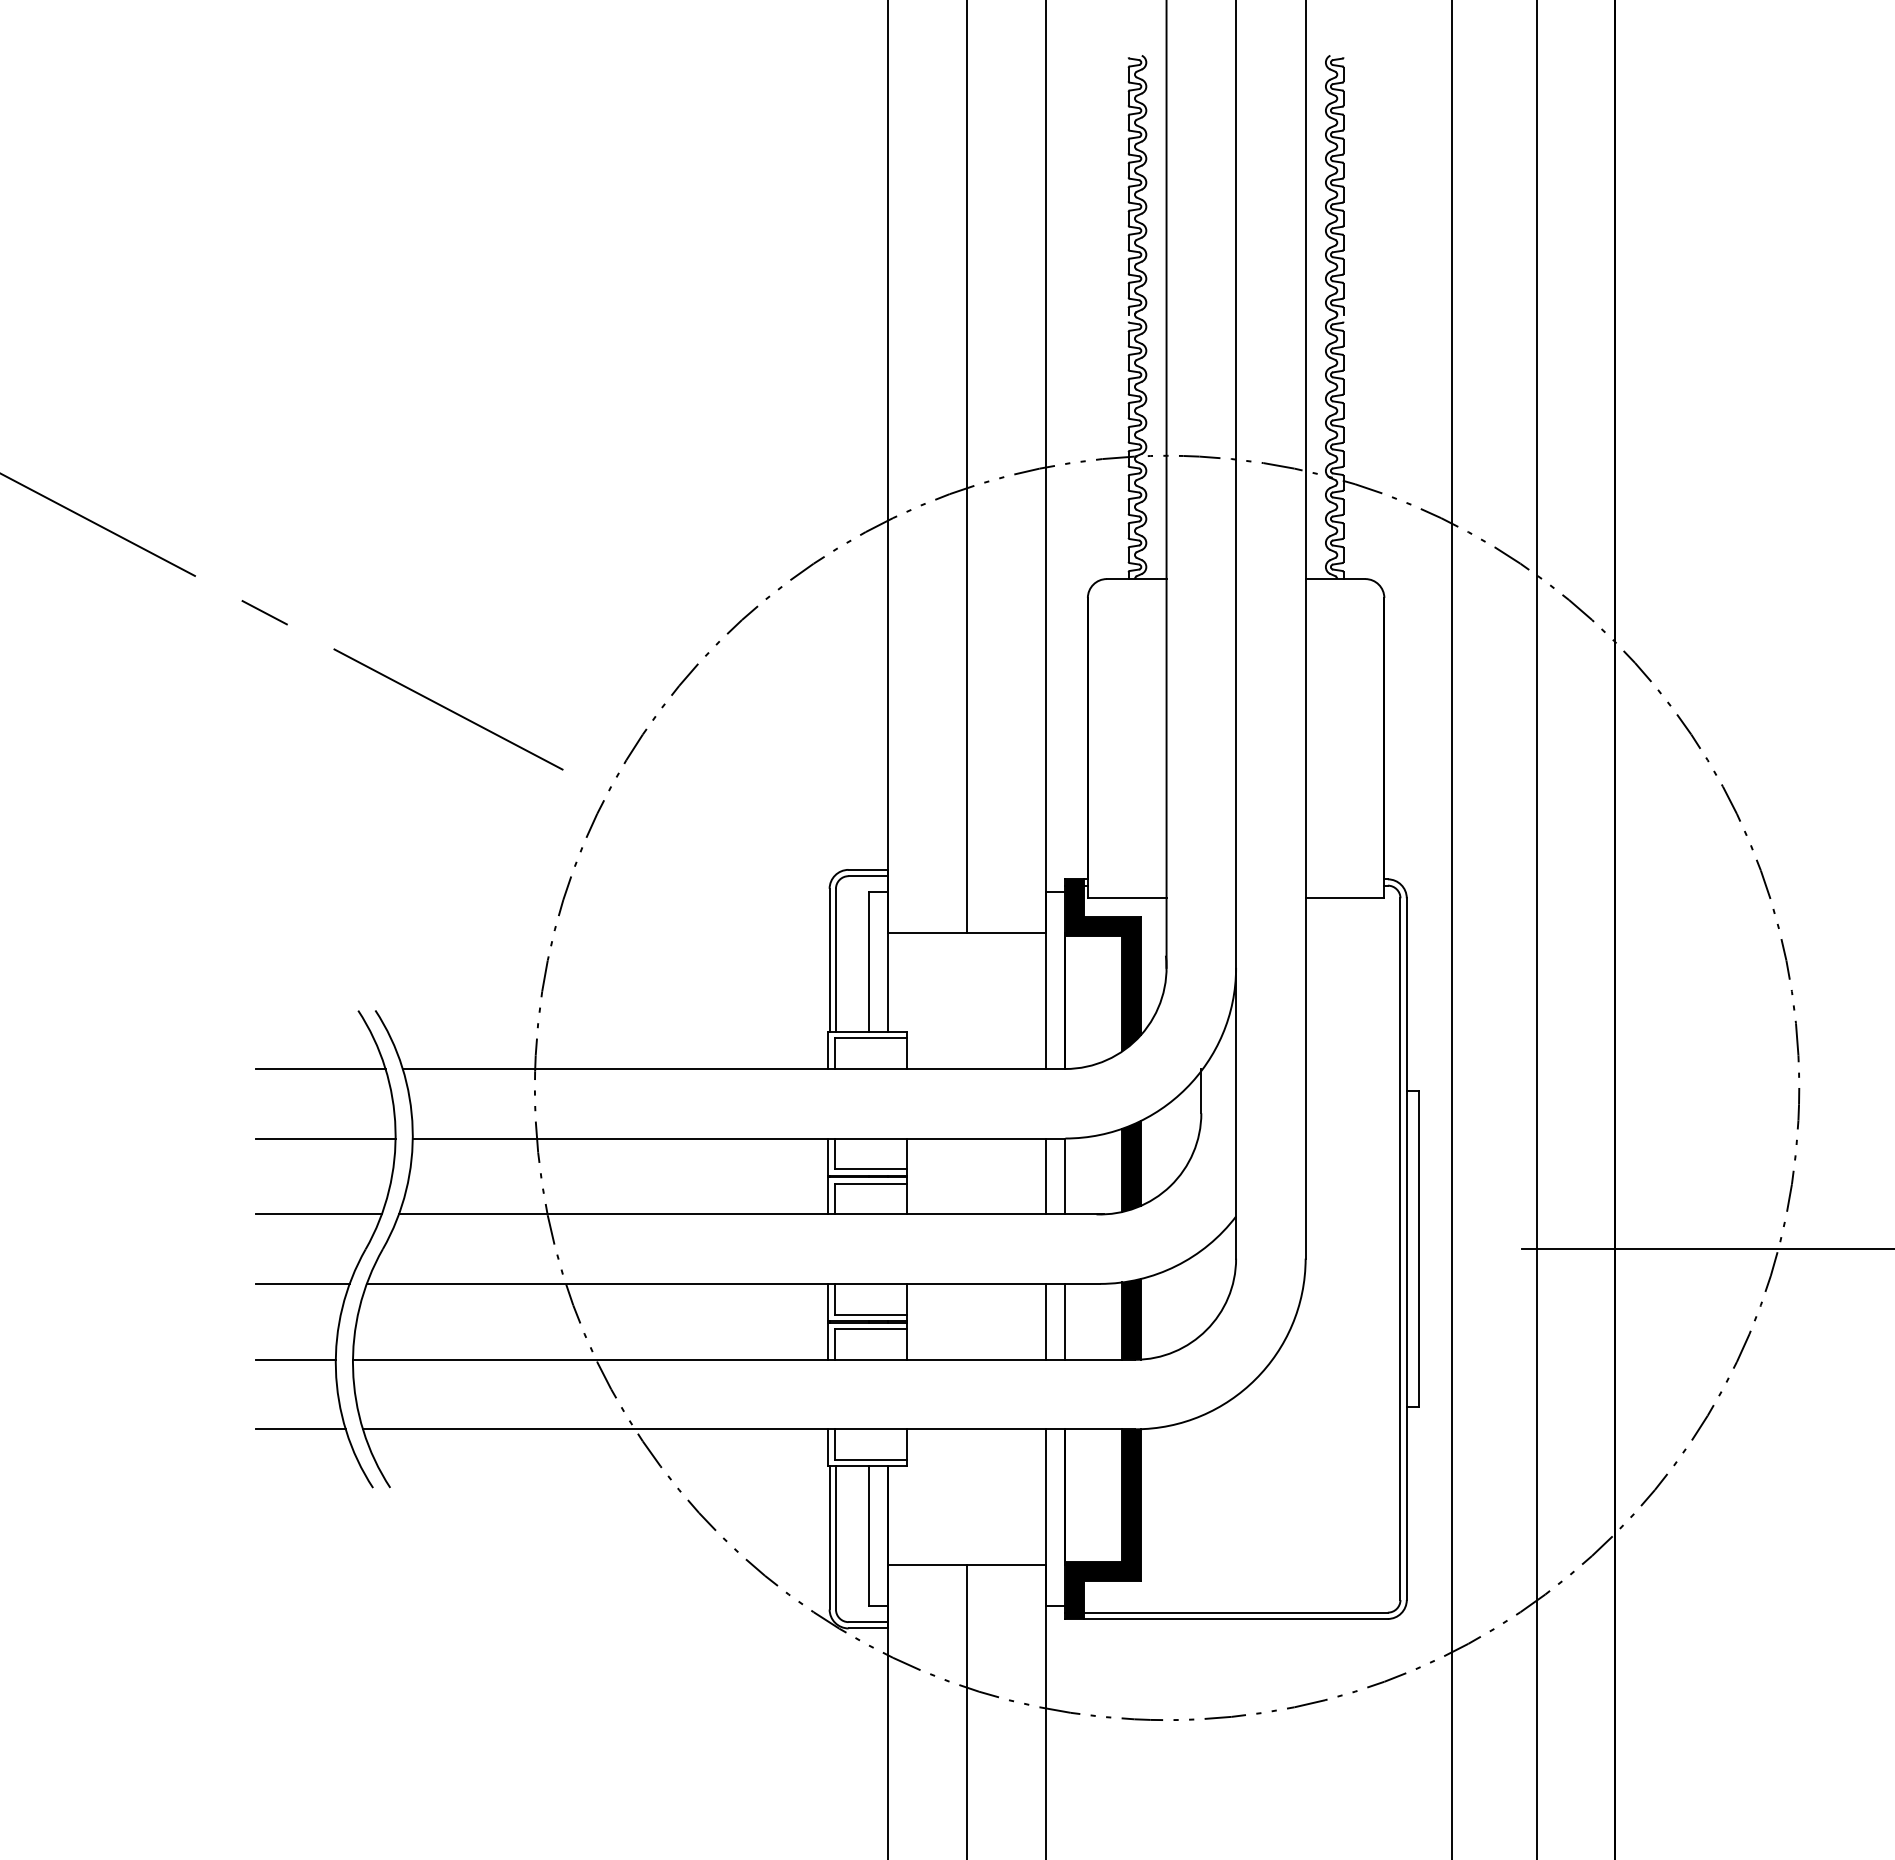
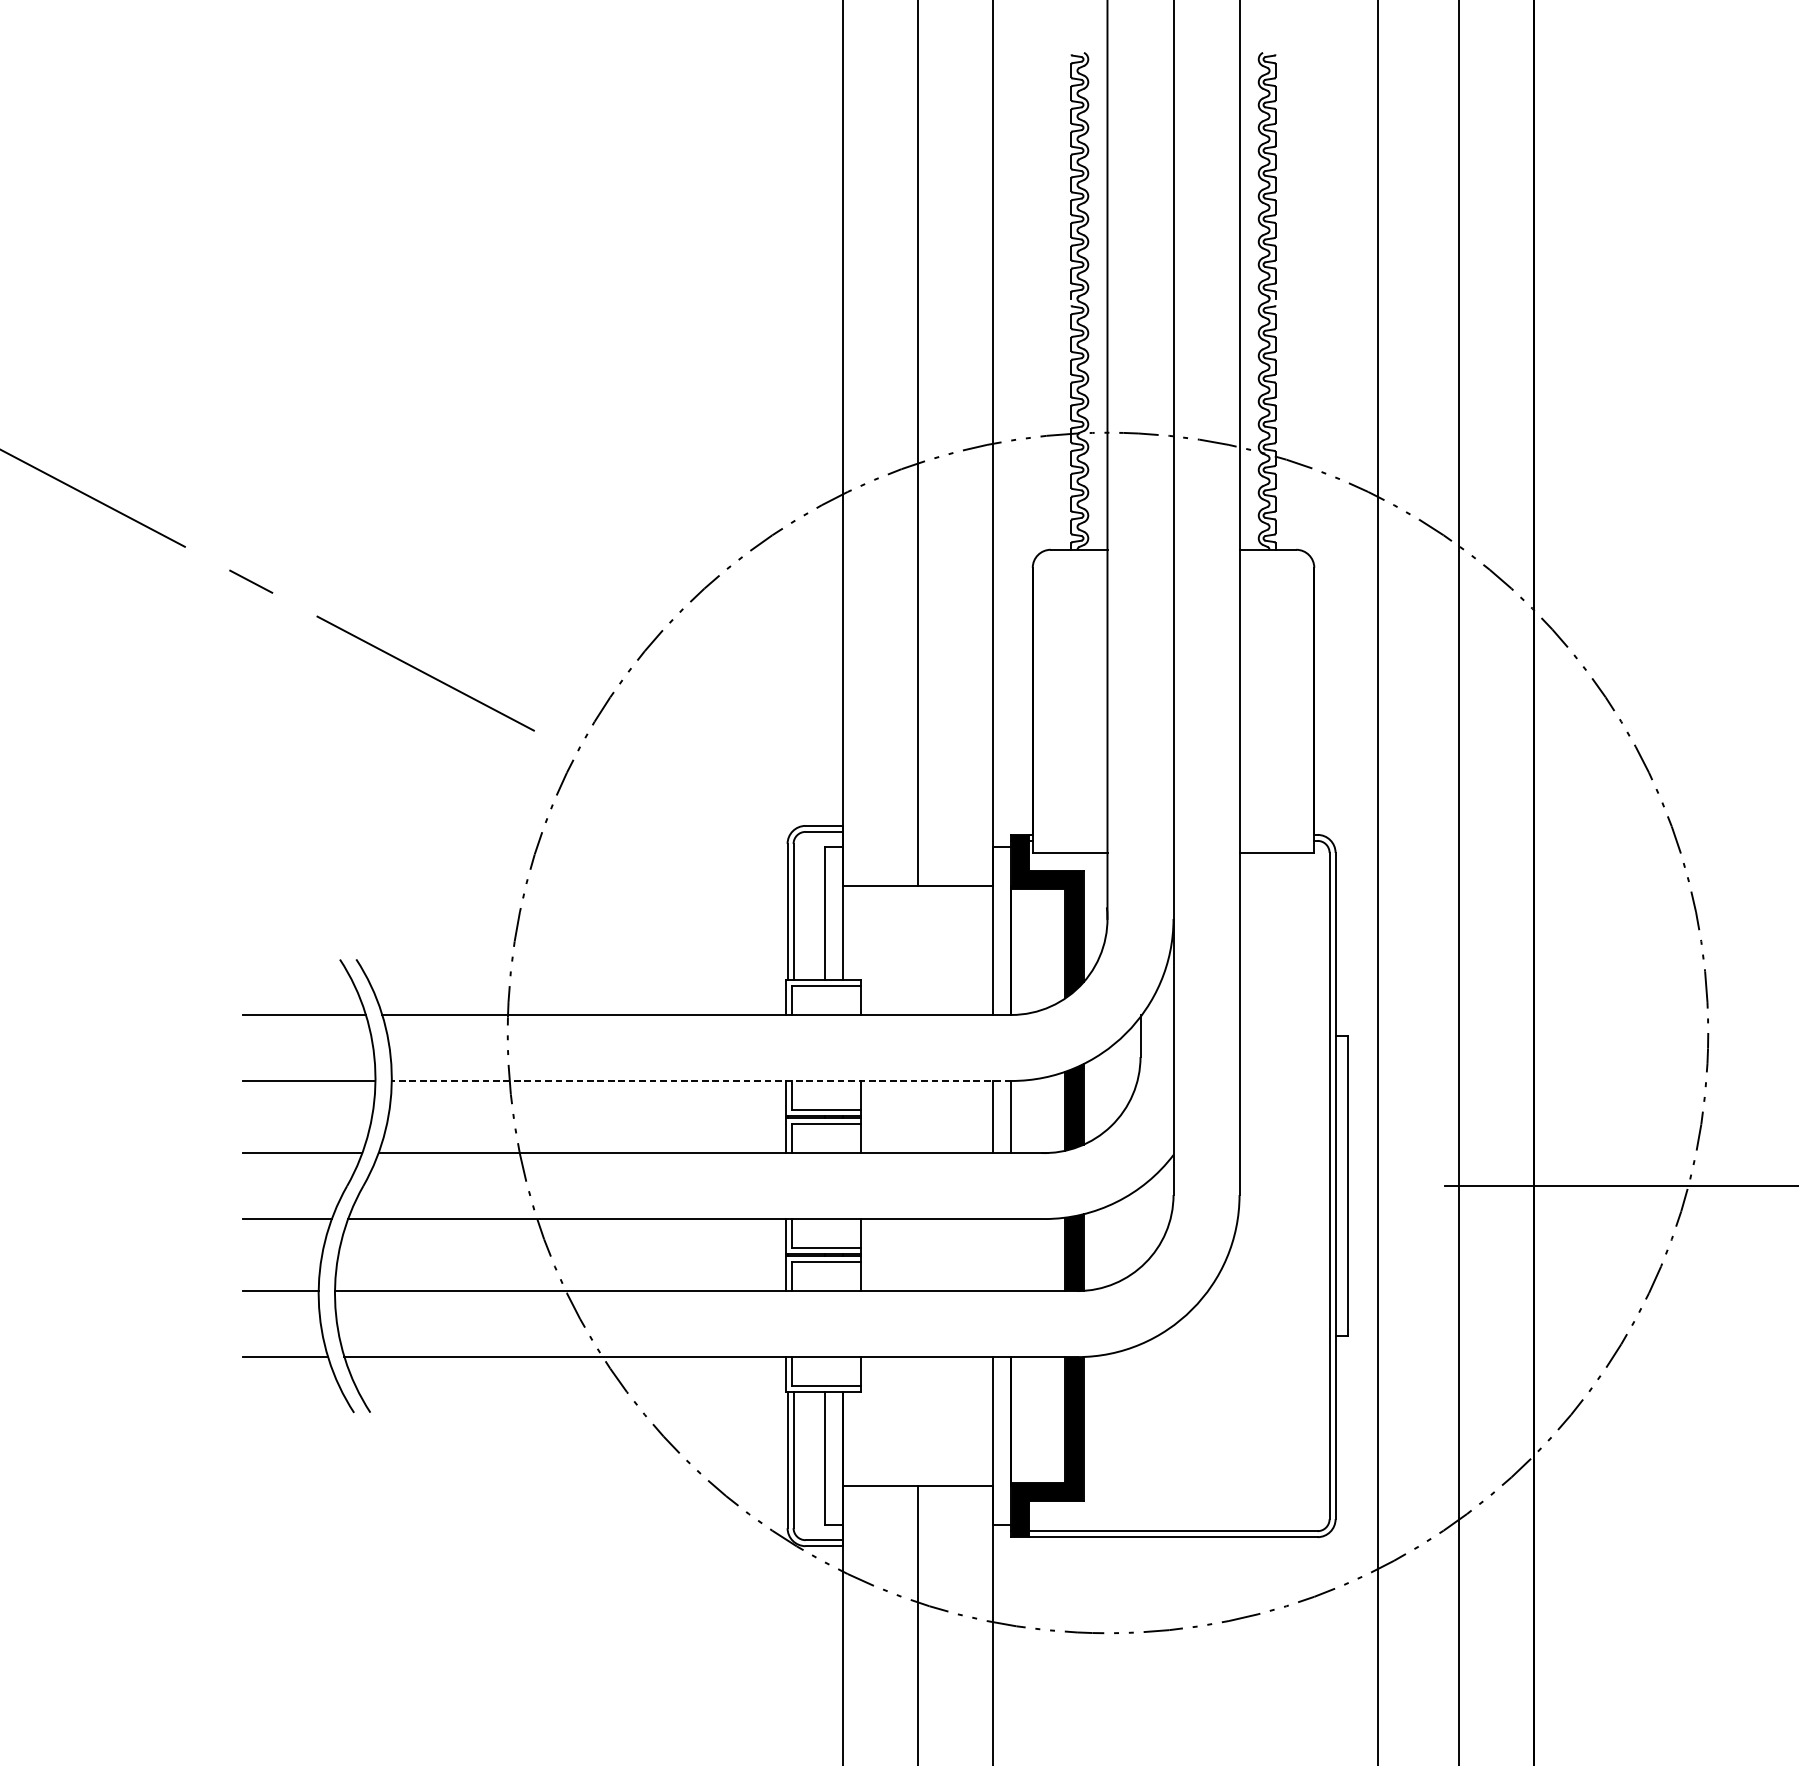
line: (738, 1138) -> (701, 1080), solid -> dashed
line: (1046, 1321) -> (993, 1254), removed
line: (1065, 1321) -> (1011, 1254), removed

